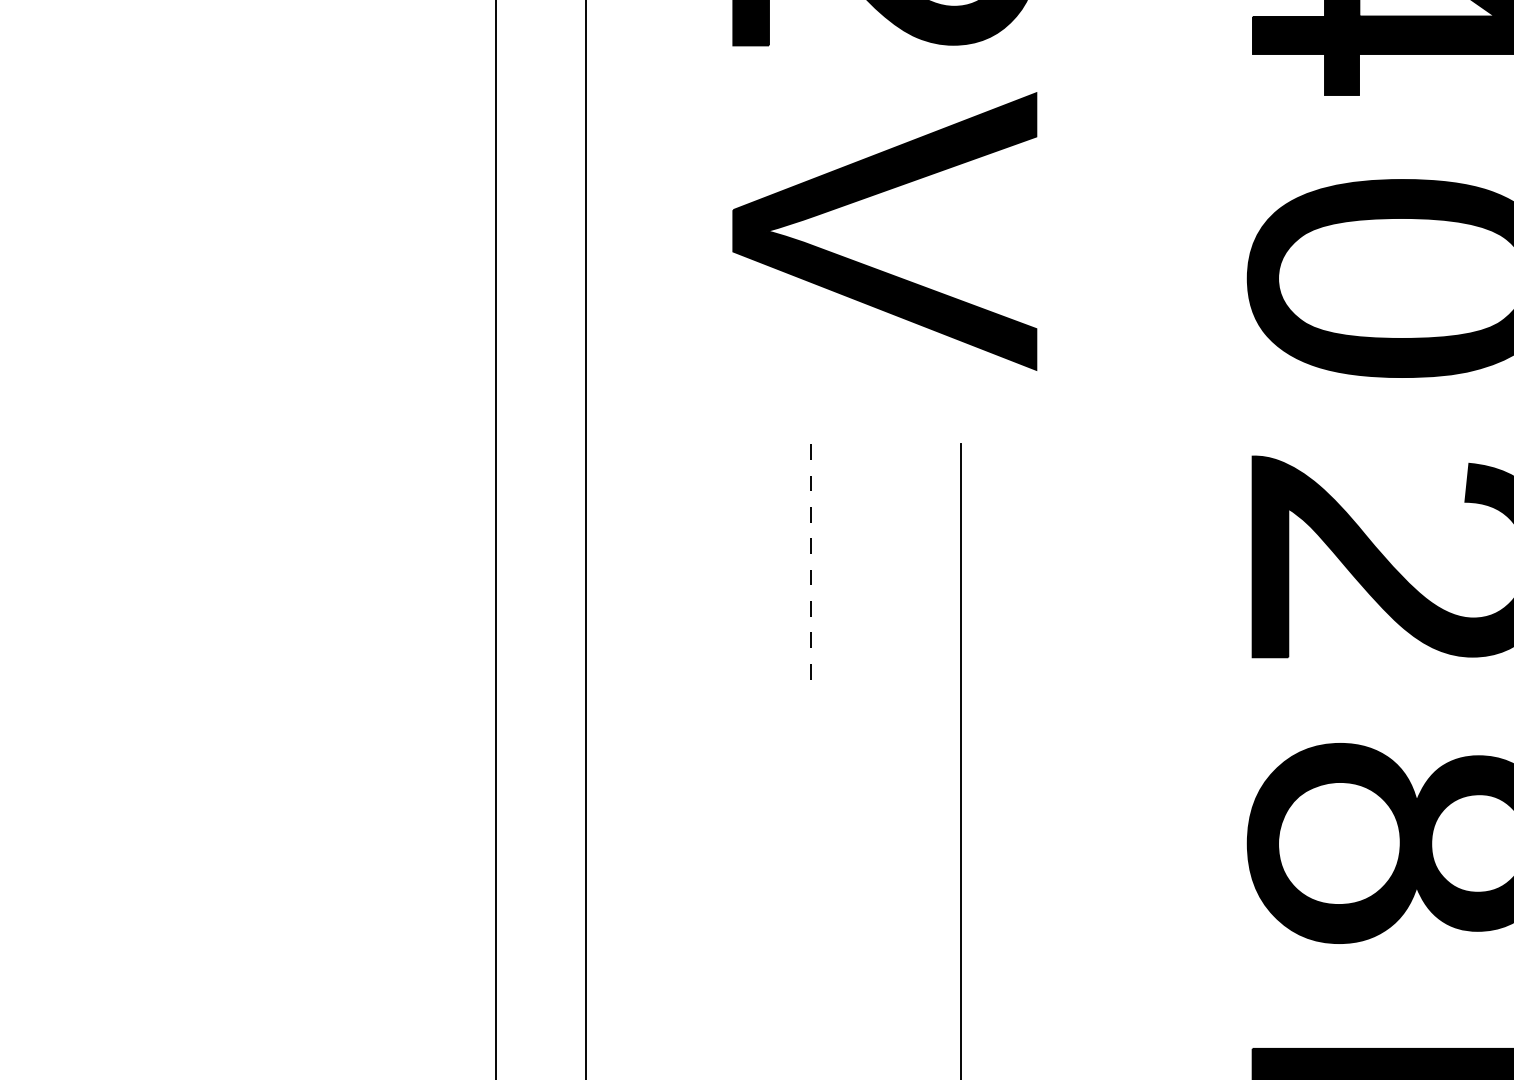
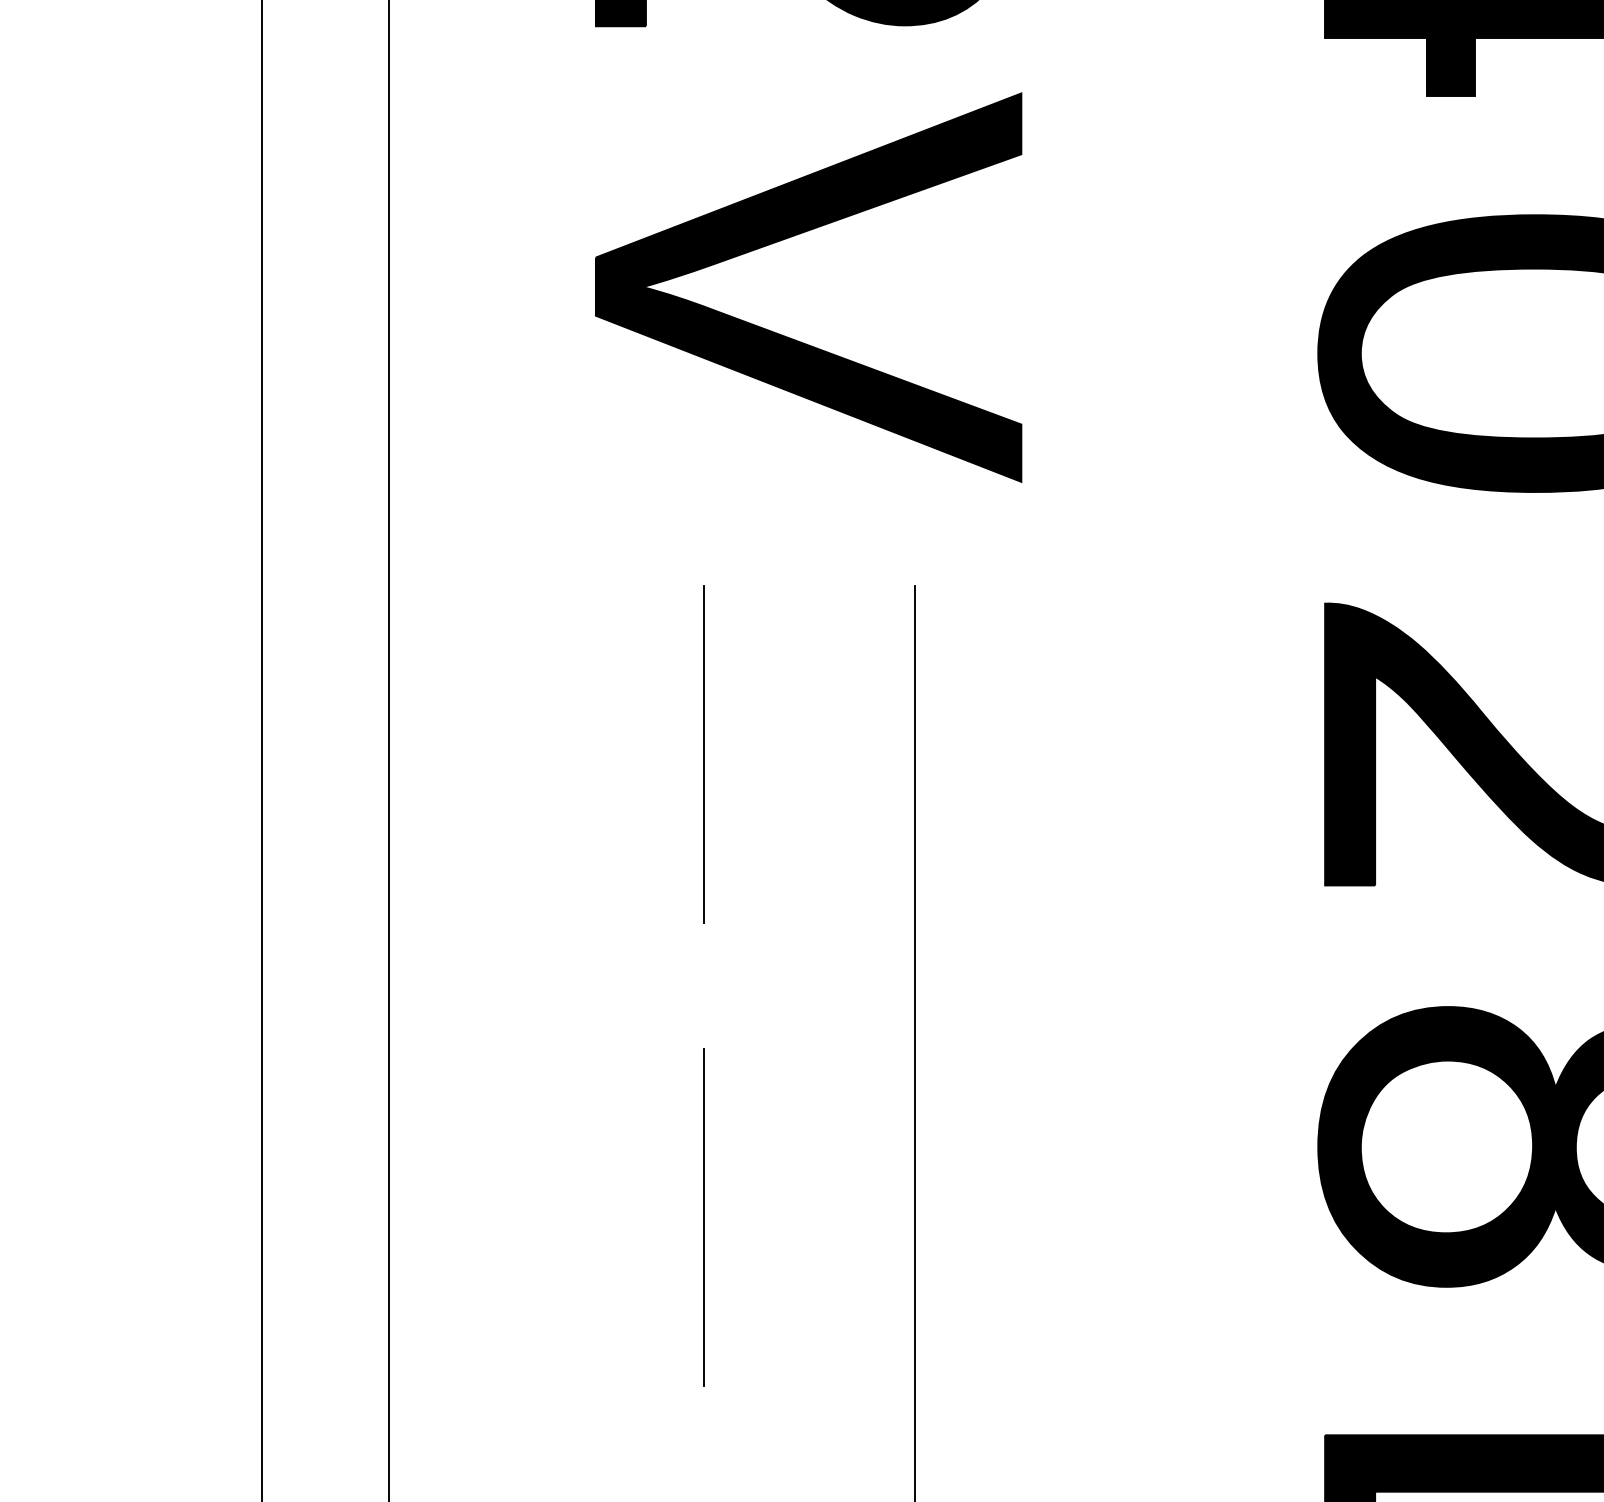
line: (810, 564) -> (704, 755), dashed -> solid
line: (810, 893) -> (704, 1217), added

